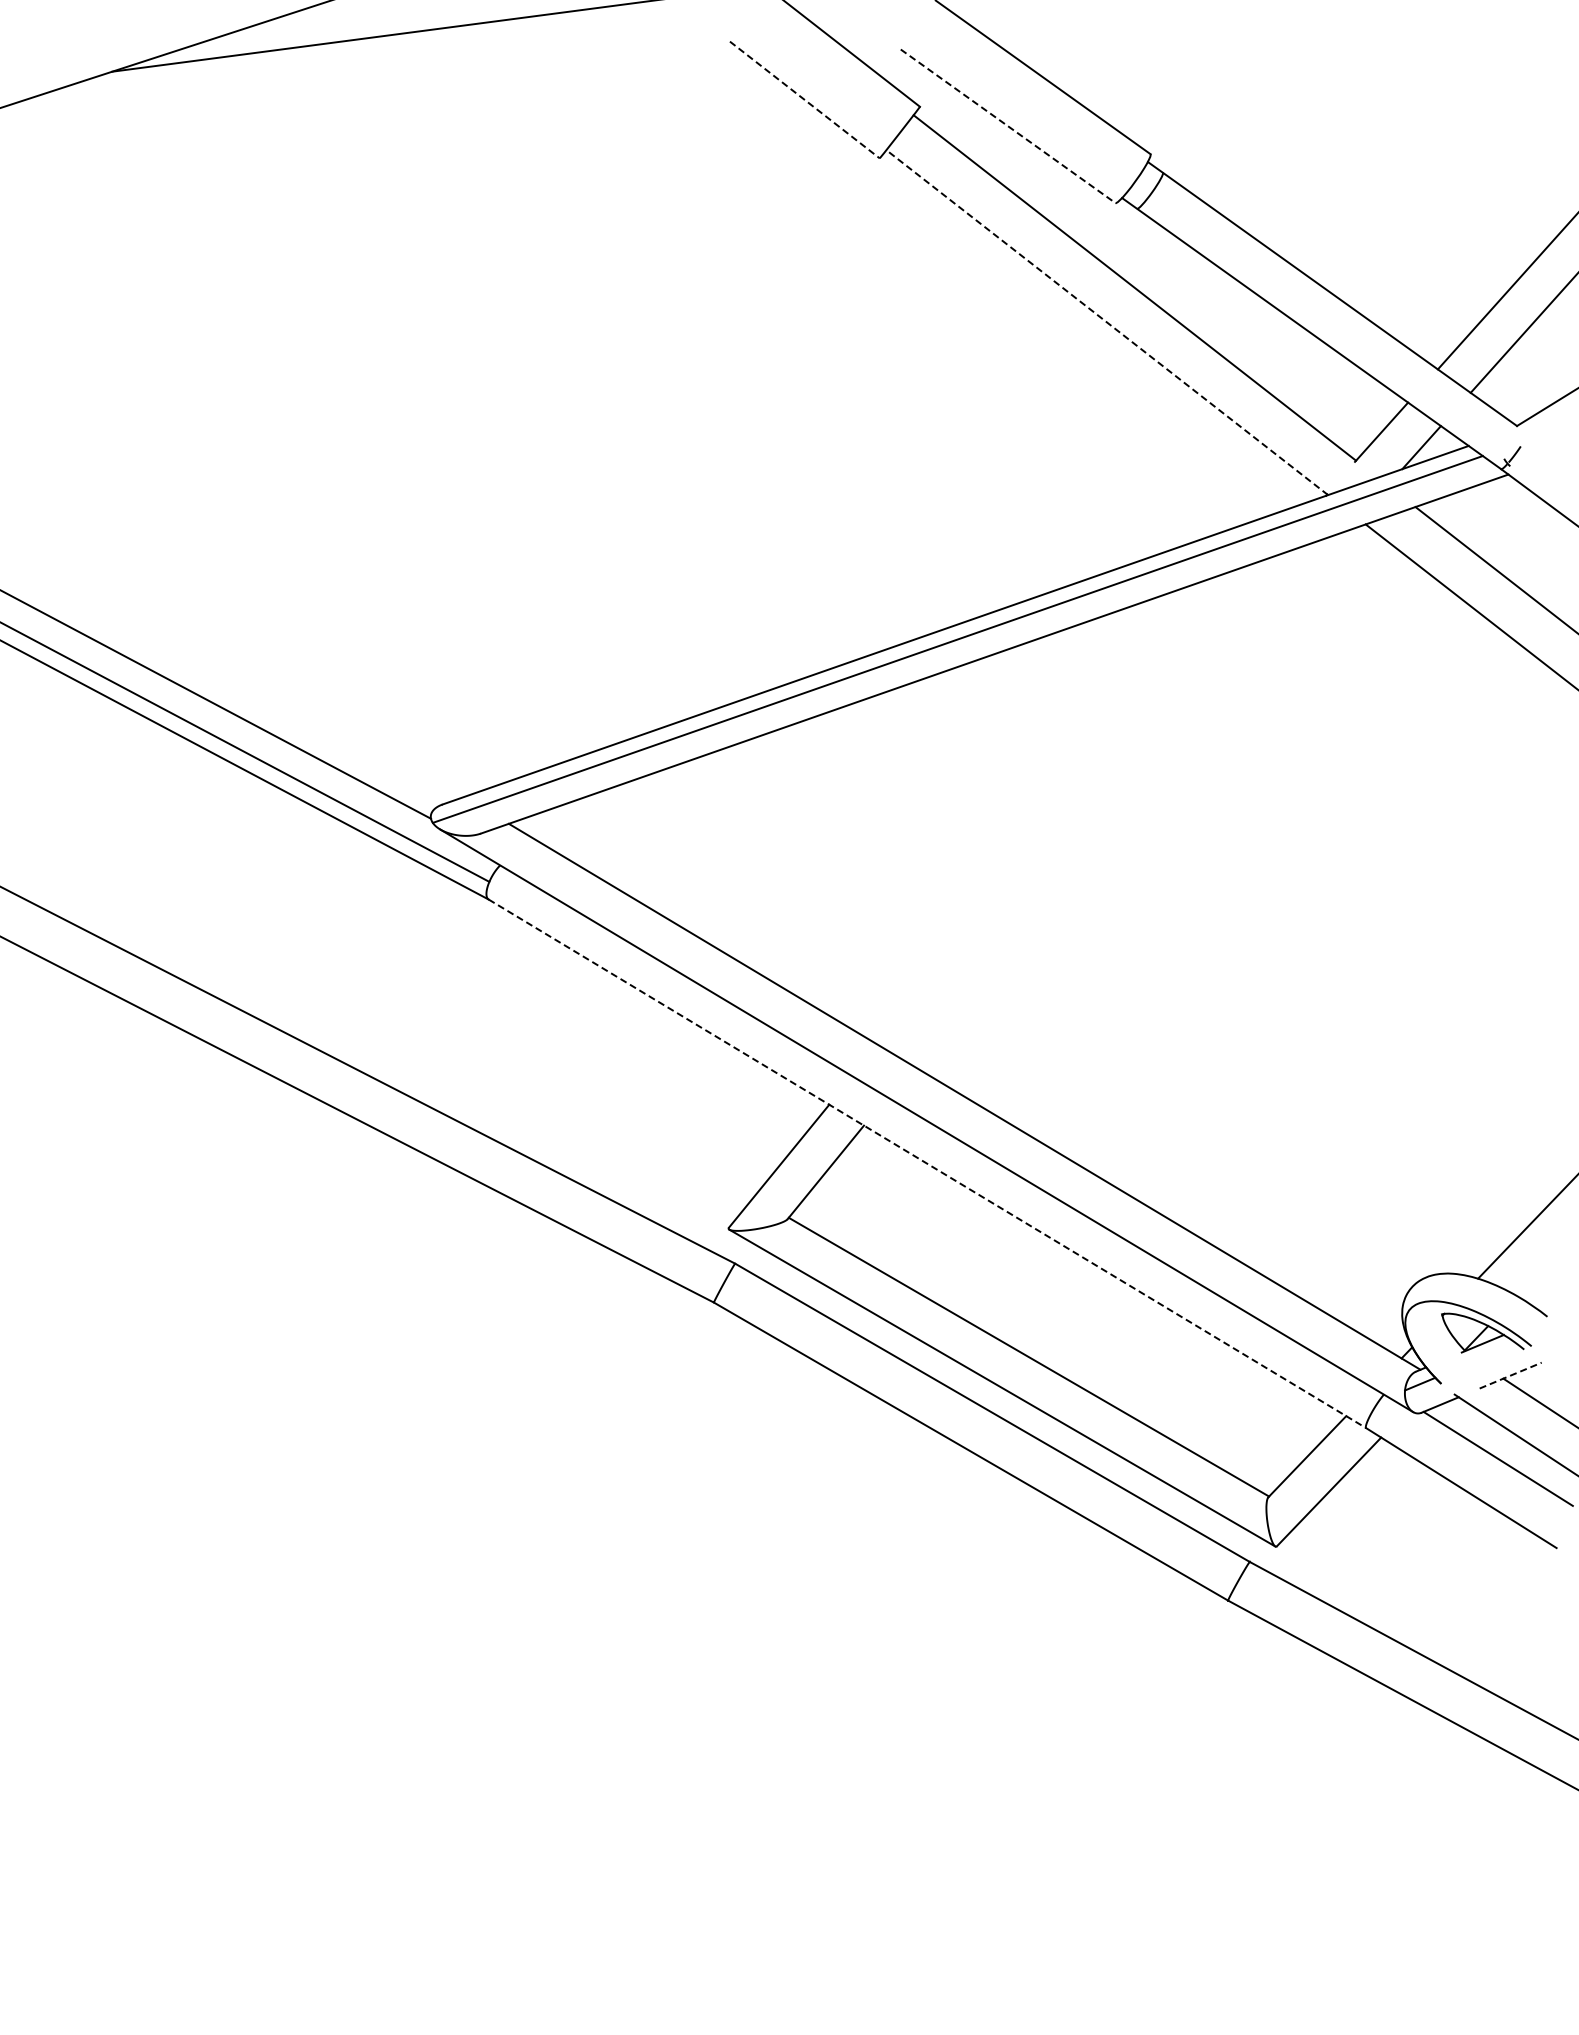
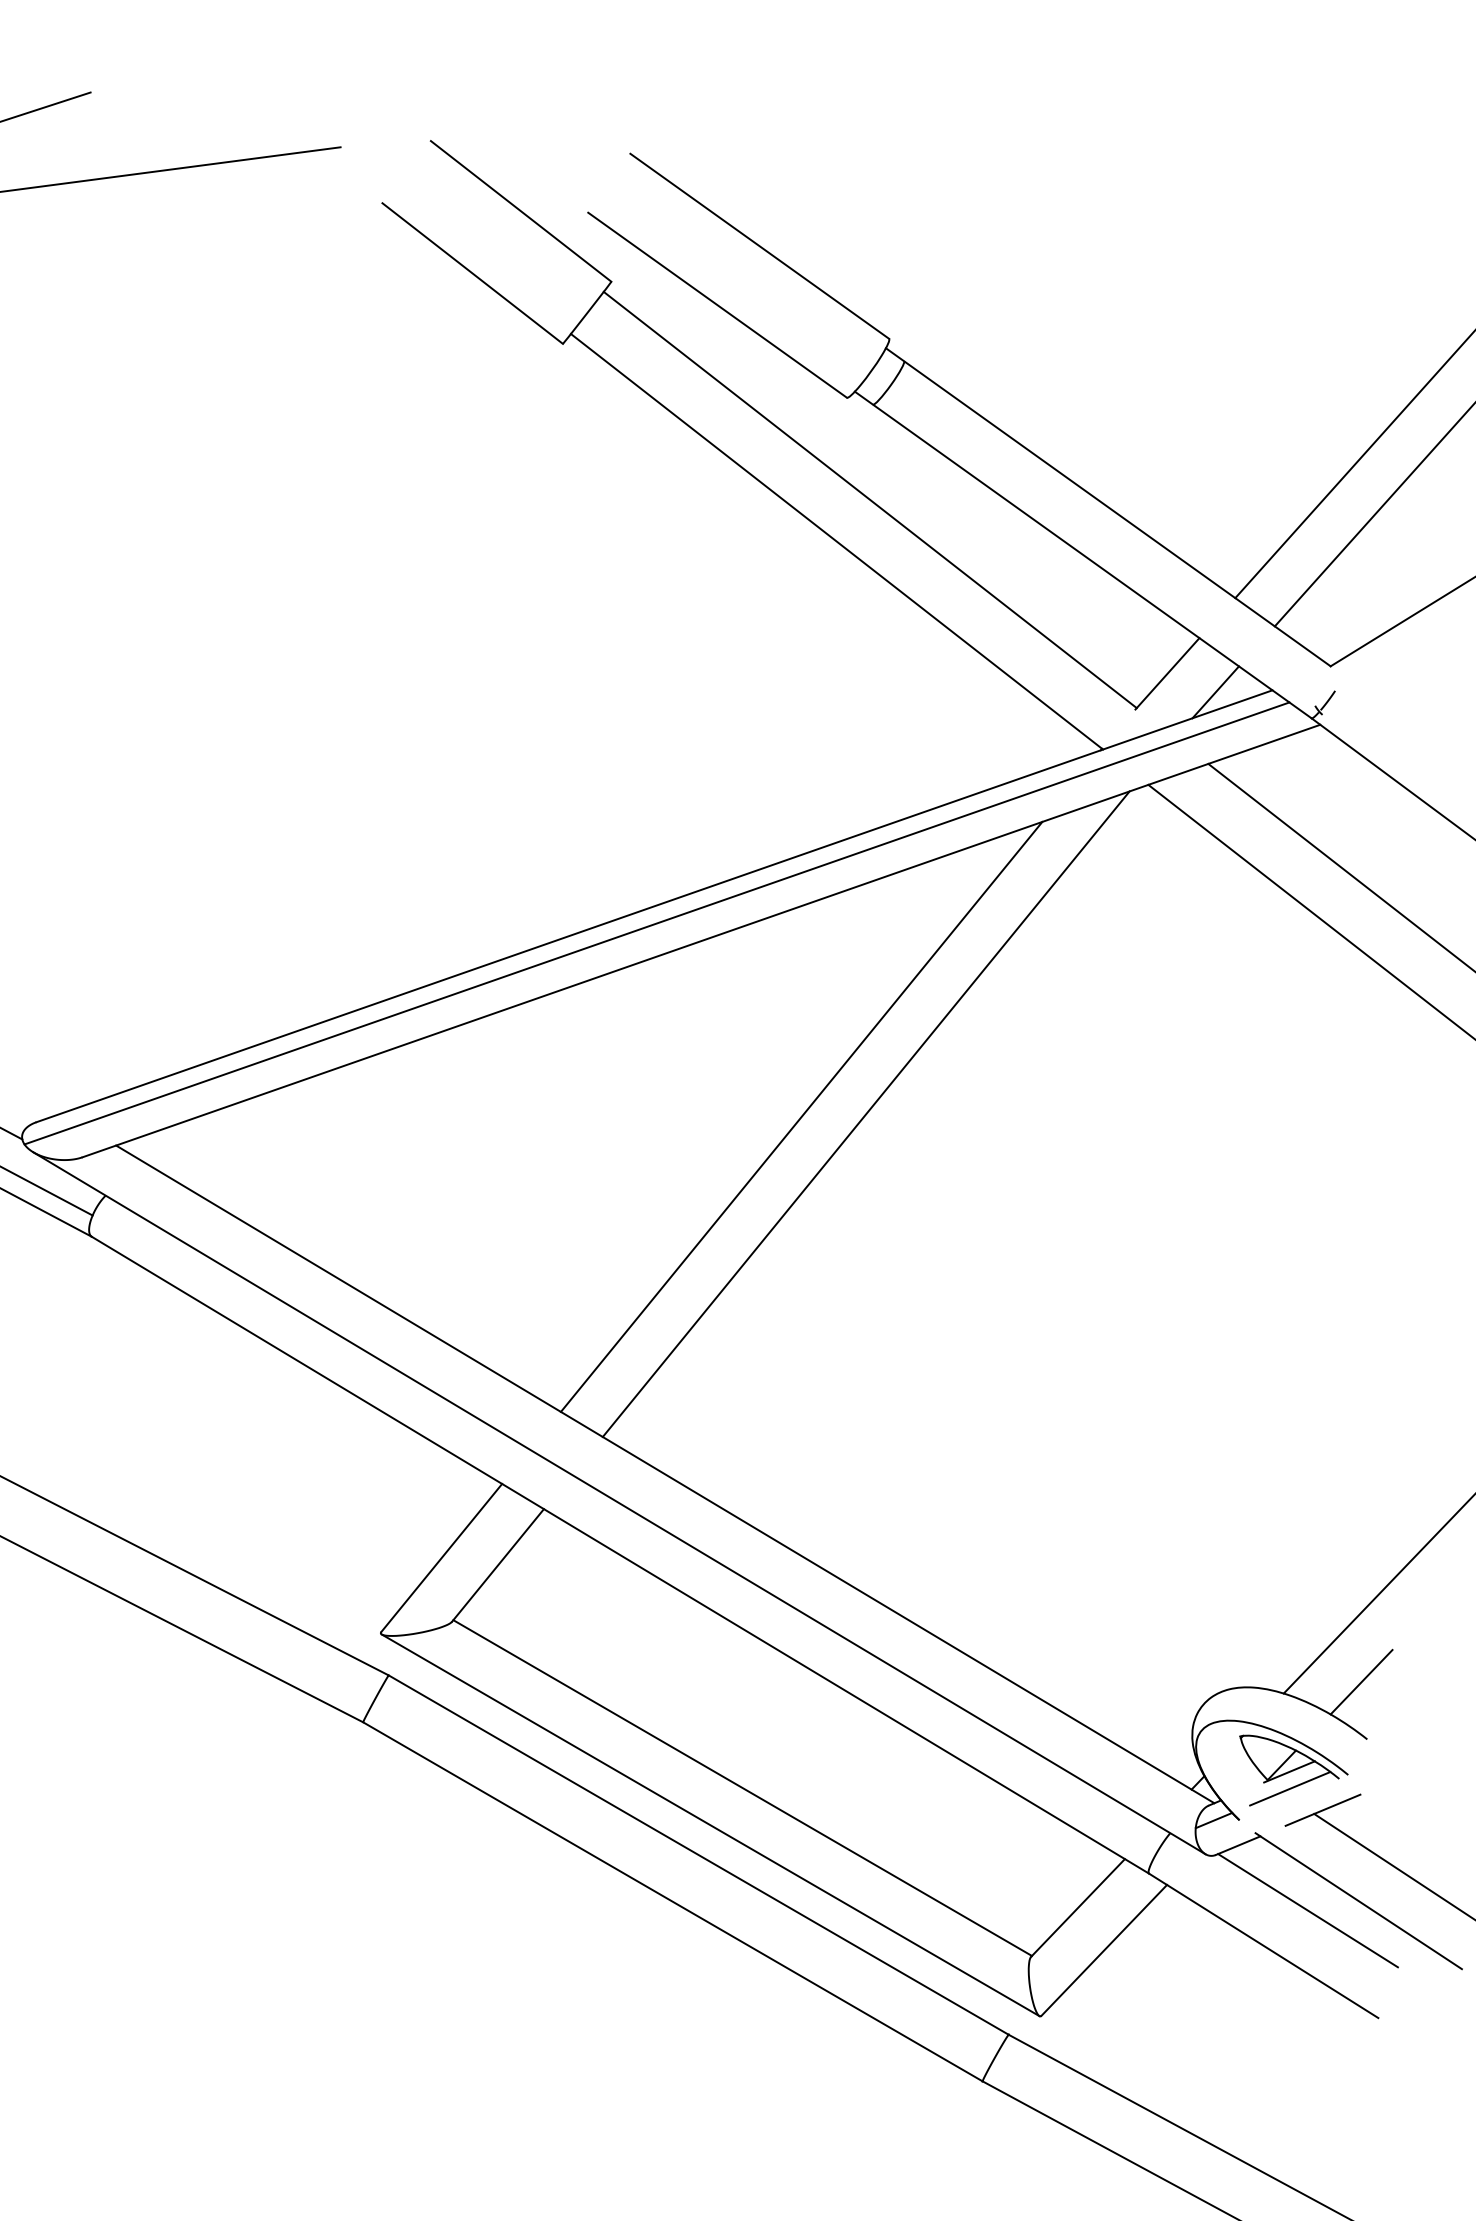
line: (804, 100) -> (472, 274), dashed -> solid
line: (1008, 126) -> (718, 305), dashed -> solid
line: (1106, 322) -> (836, 541), dashed -> solid
line: (1131, 797) -> (866, 1113), added
line: (1077, 799) -> (801, 1116), added
line: (927, 1164) -> (620, 1555), dashed -> solid
line: (1542, 1269) -> (1361, 1682), added
line: (1483, 1357) -> (1290, 1788), added
line: (1510, 1375) -> (1322, 1810), dashed -> solid

